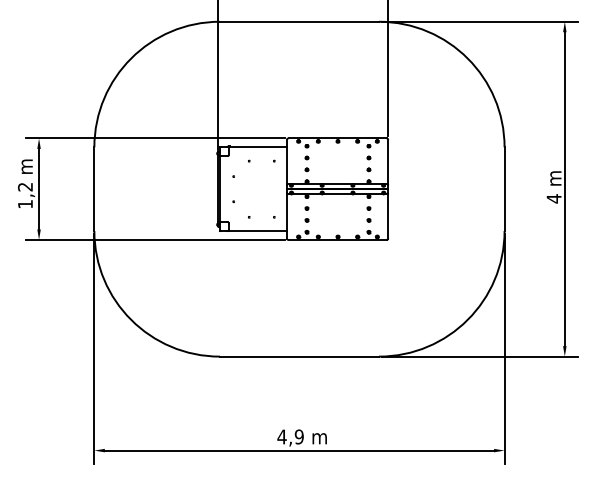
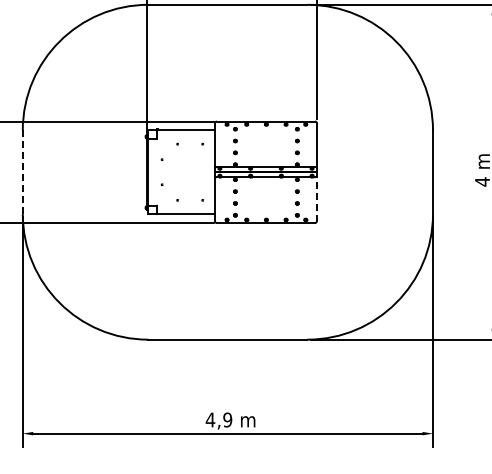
line: (94, 189) -> (22, 172), solid -> dashed
line: (388, 215) -> (316, 198), solid -> dashed

